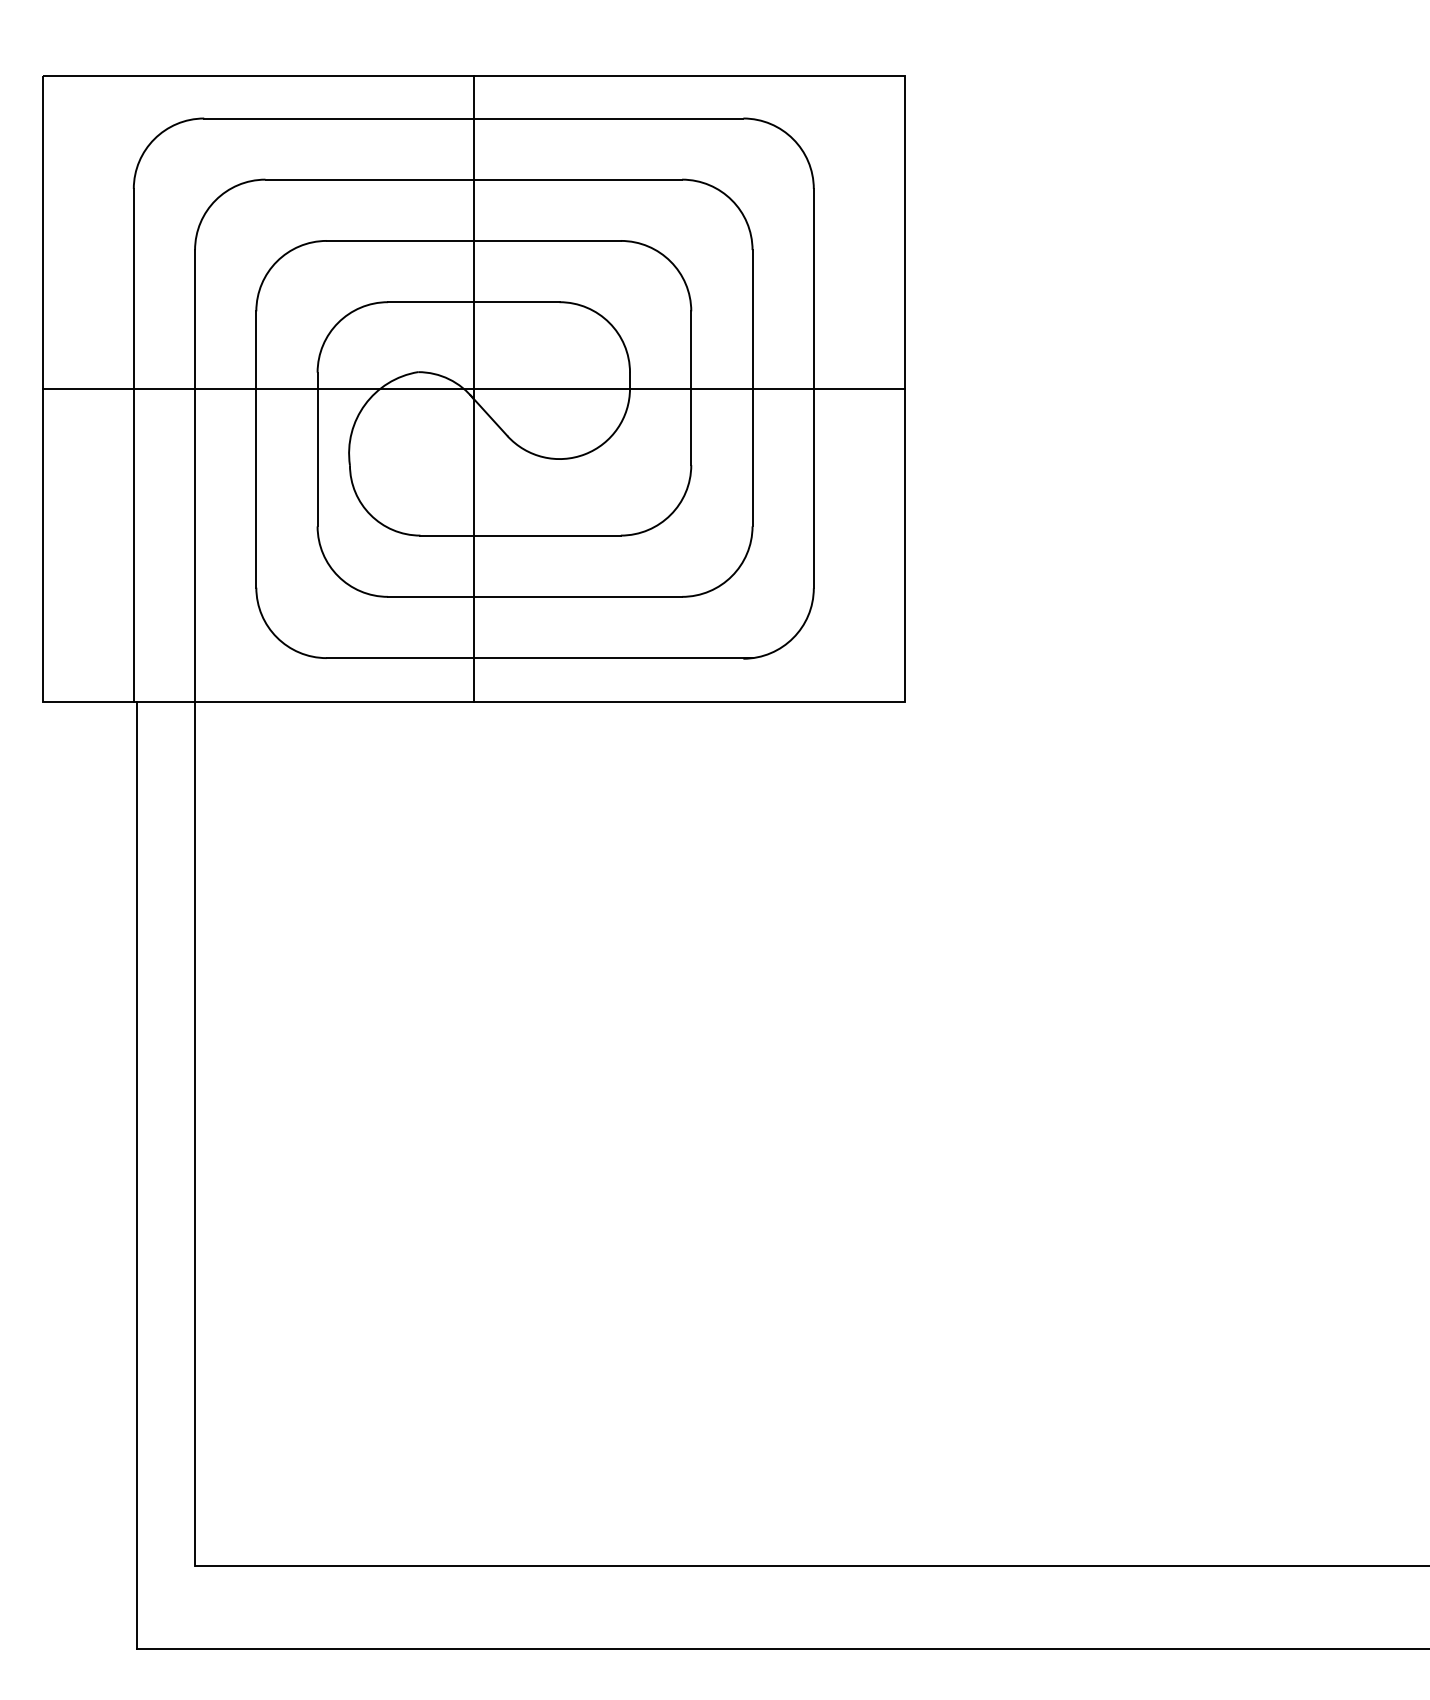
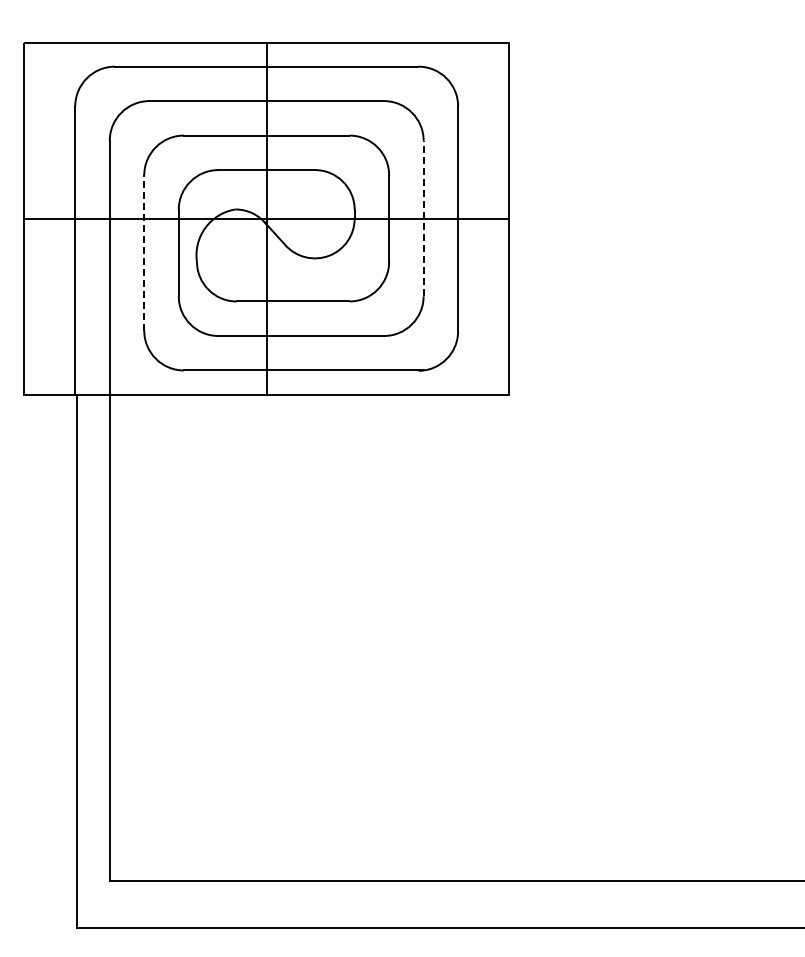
line: (752, 388) -> (423, 218), solid -> dashed
line: (256, 450) -> (144, 253), solid -> dashed

